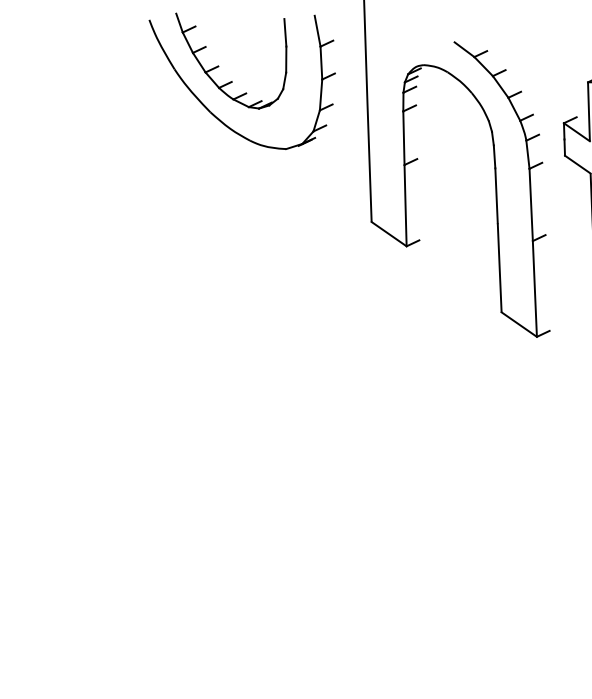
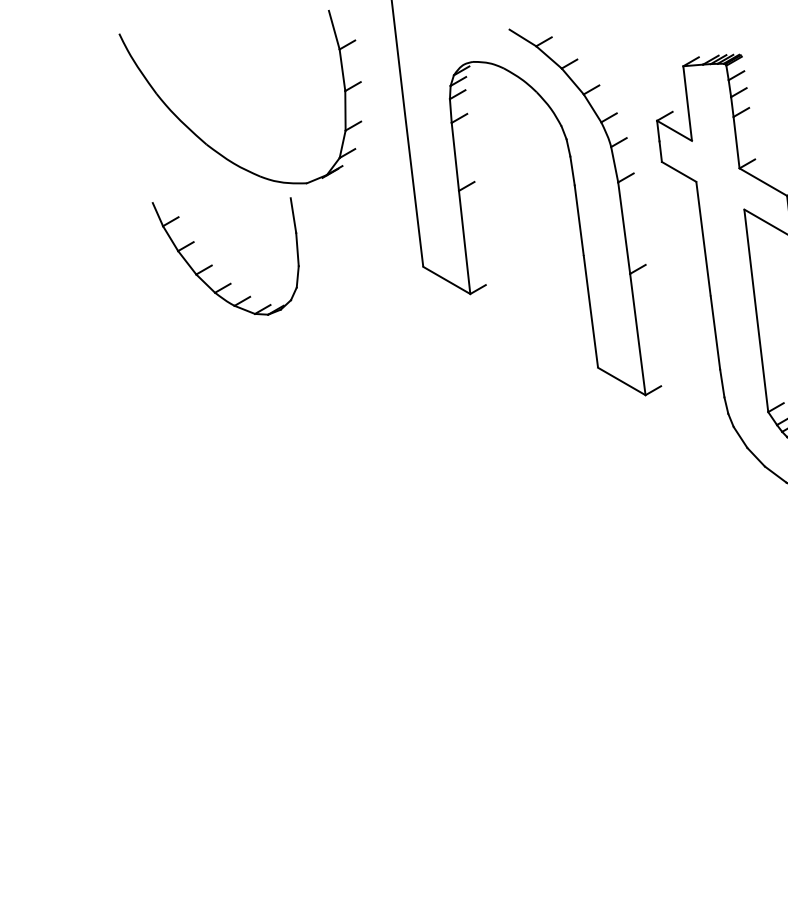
part: (218, 65) -> (212, 264), moved

